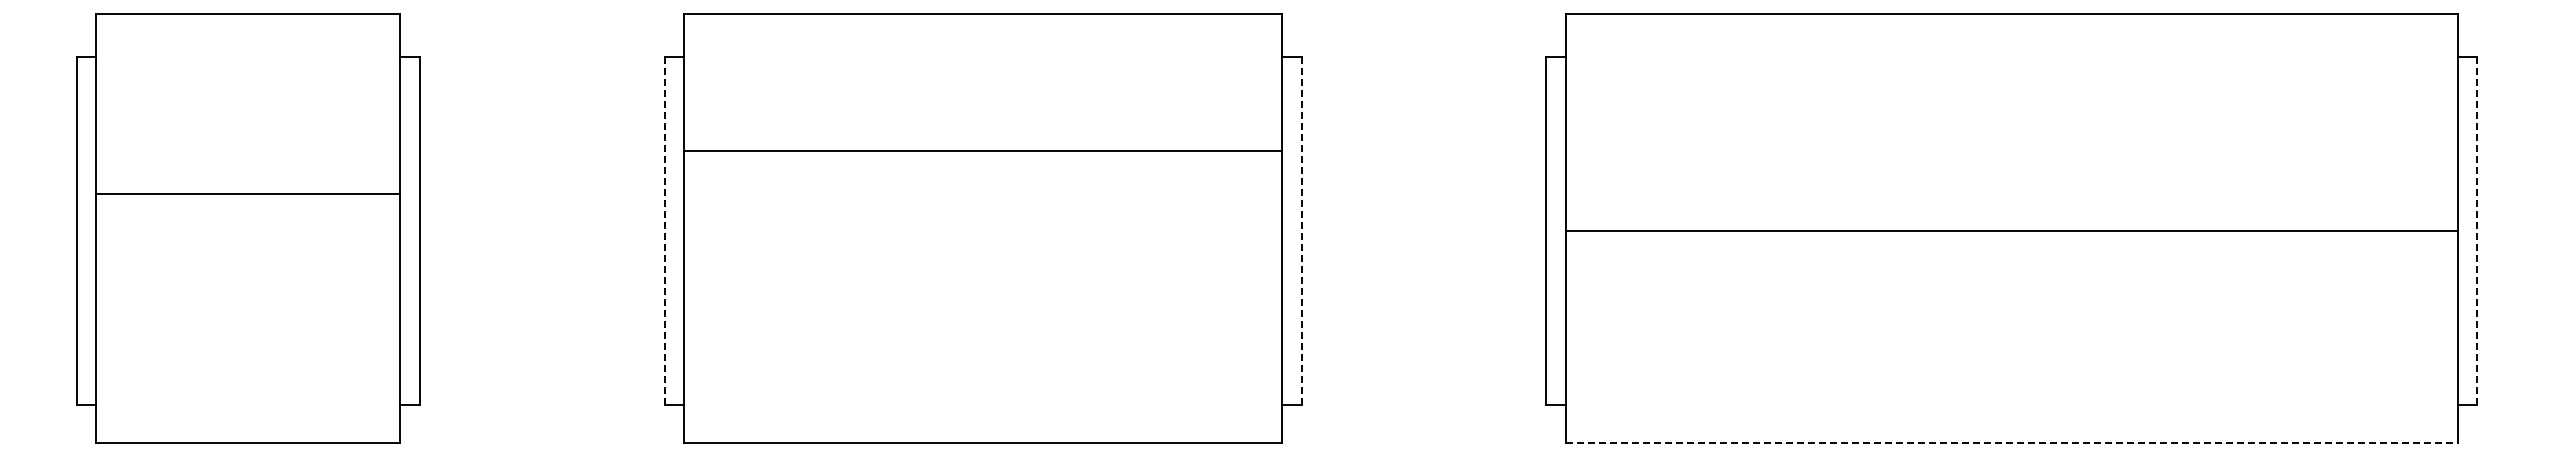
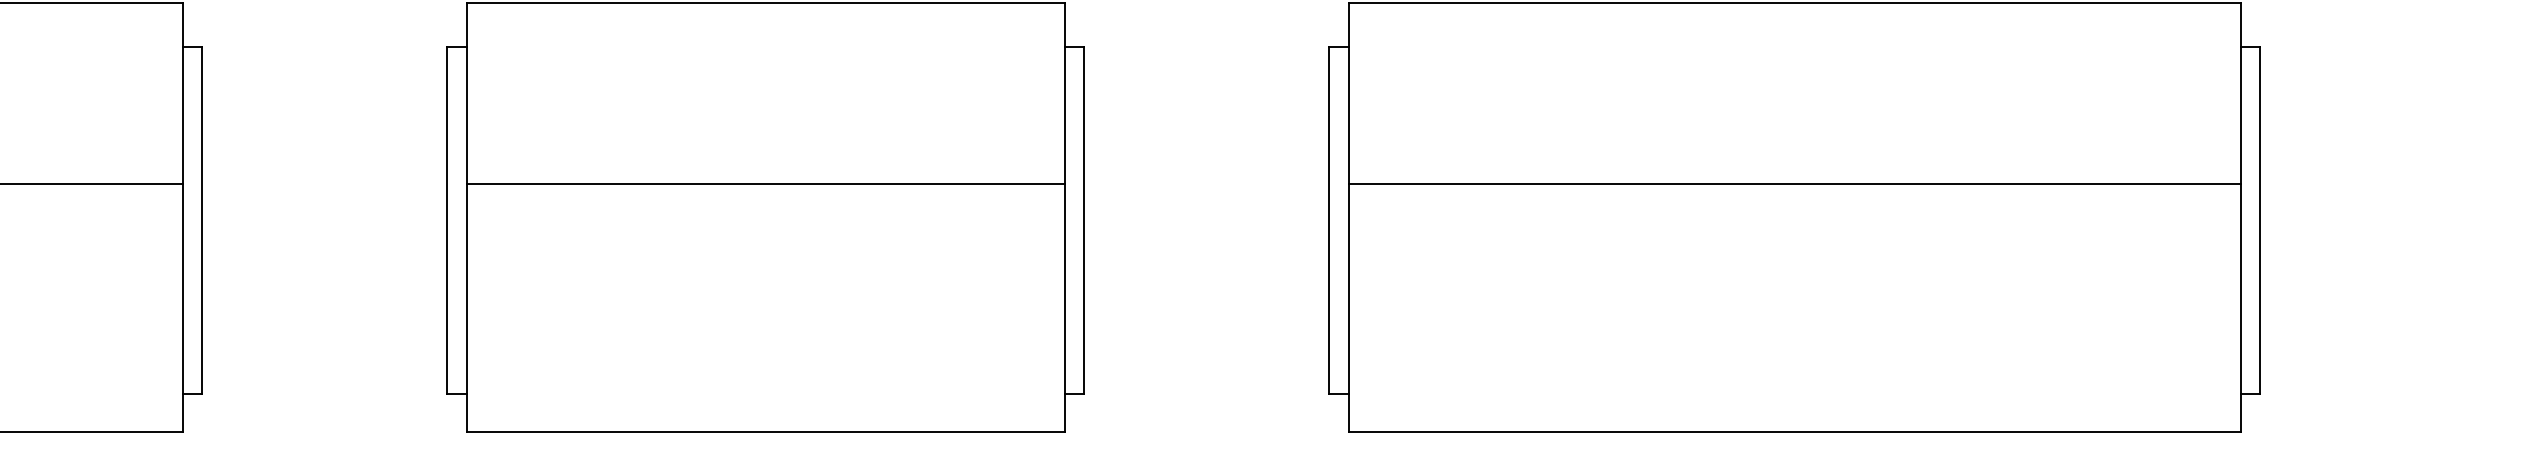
line: (982, 151) -> (765, 183), moved
line: (664, 231) -> (447, 220), dashed -> solid
line: (1301, 231) -> (1084, 220), dashed -> solid
line: (2011, 231) -> (1794, 183), moved
line: (2477, 231) -> (2260, 220), dashed -> solid
line: (2011, 443) -> (1794, 432), dashed -> solid

